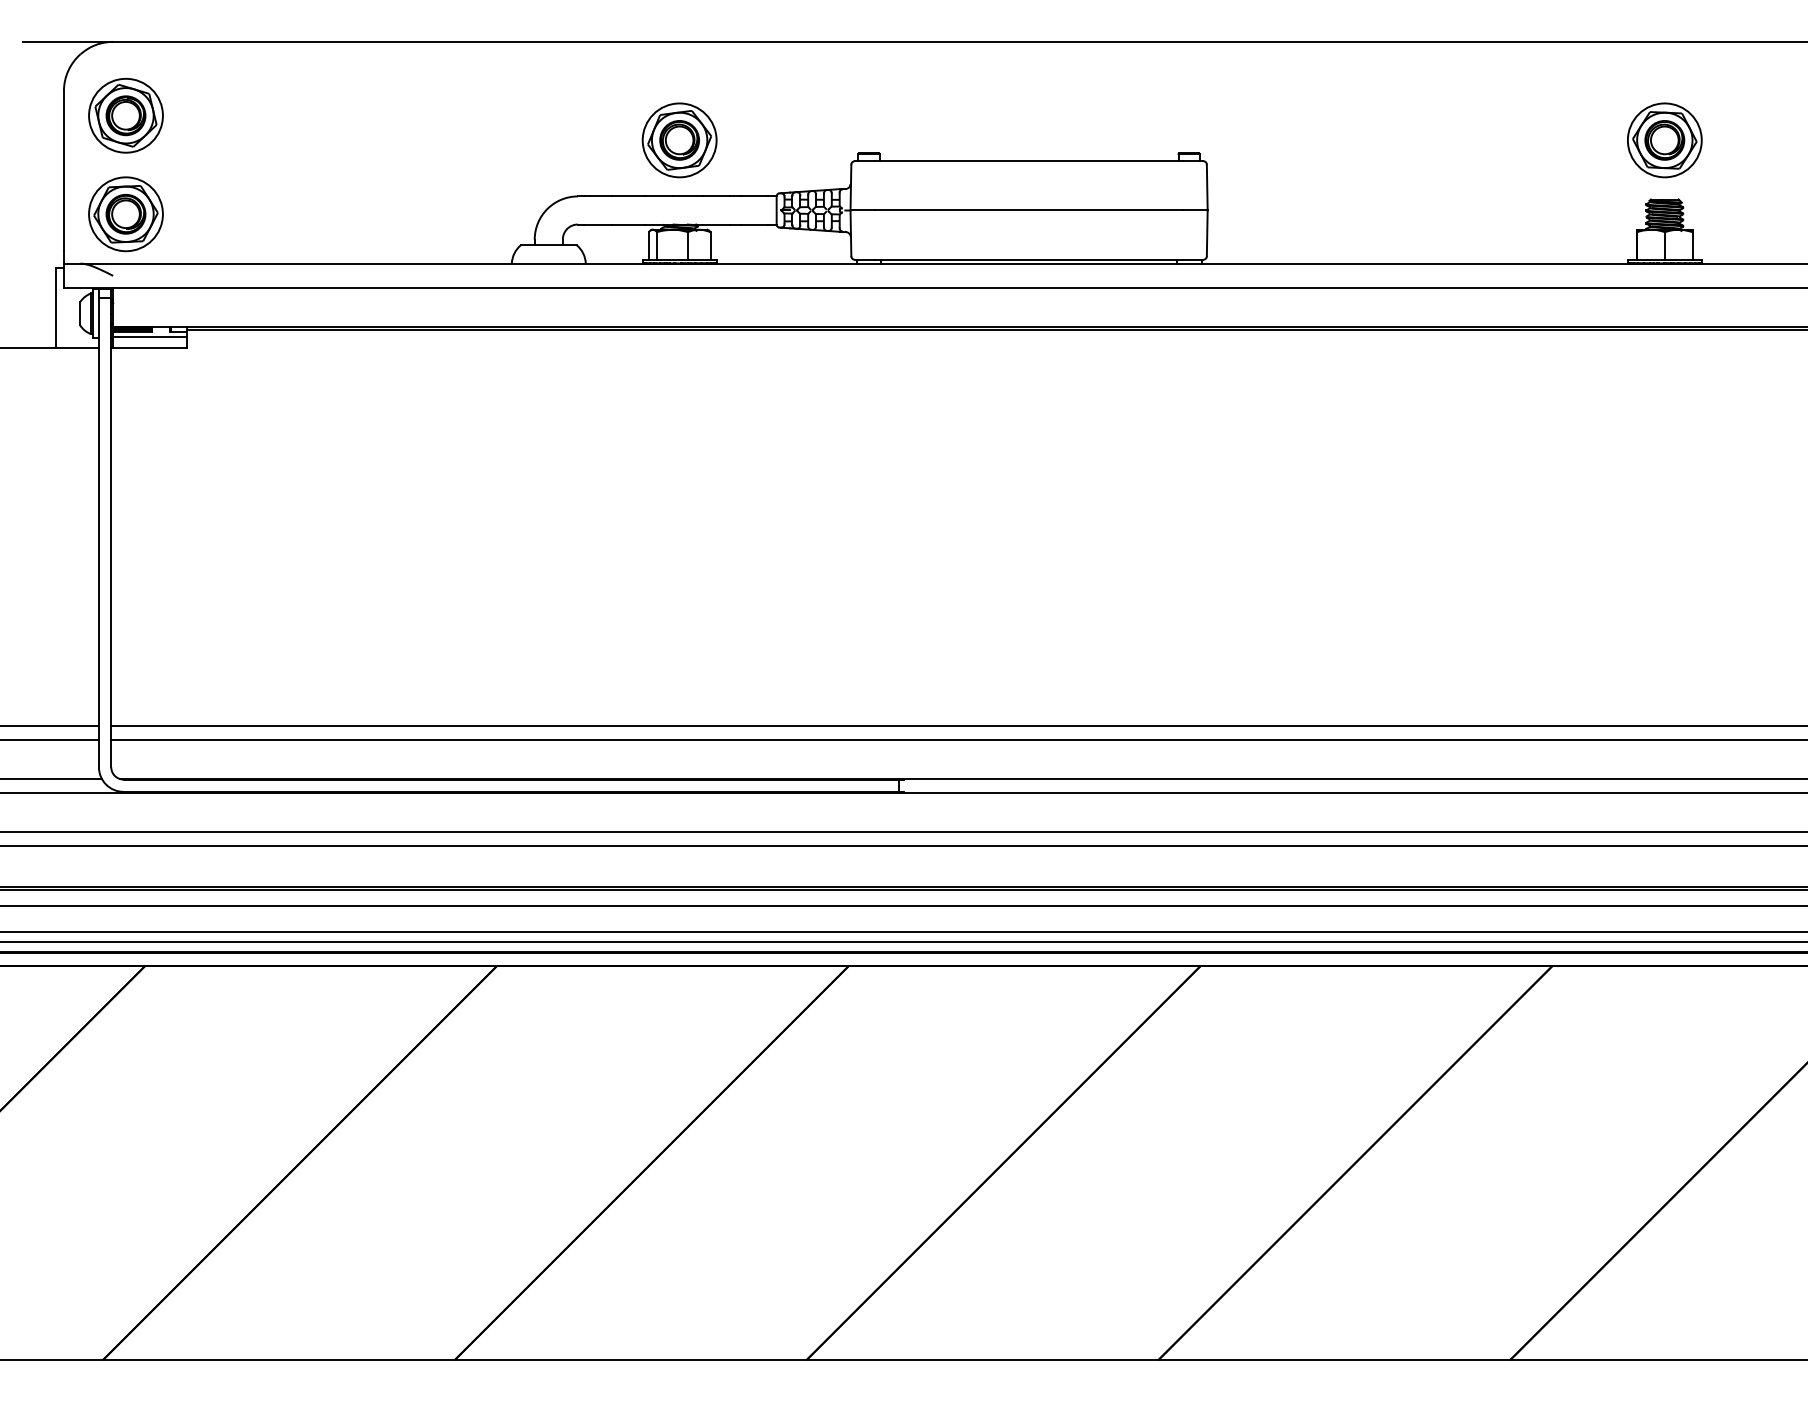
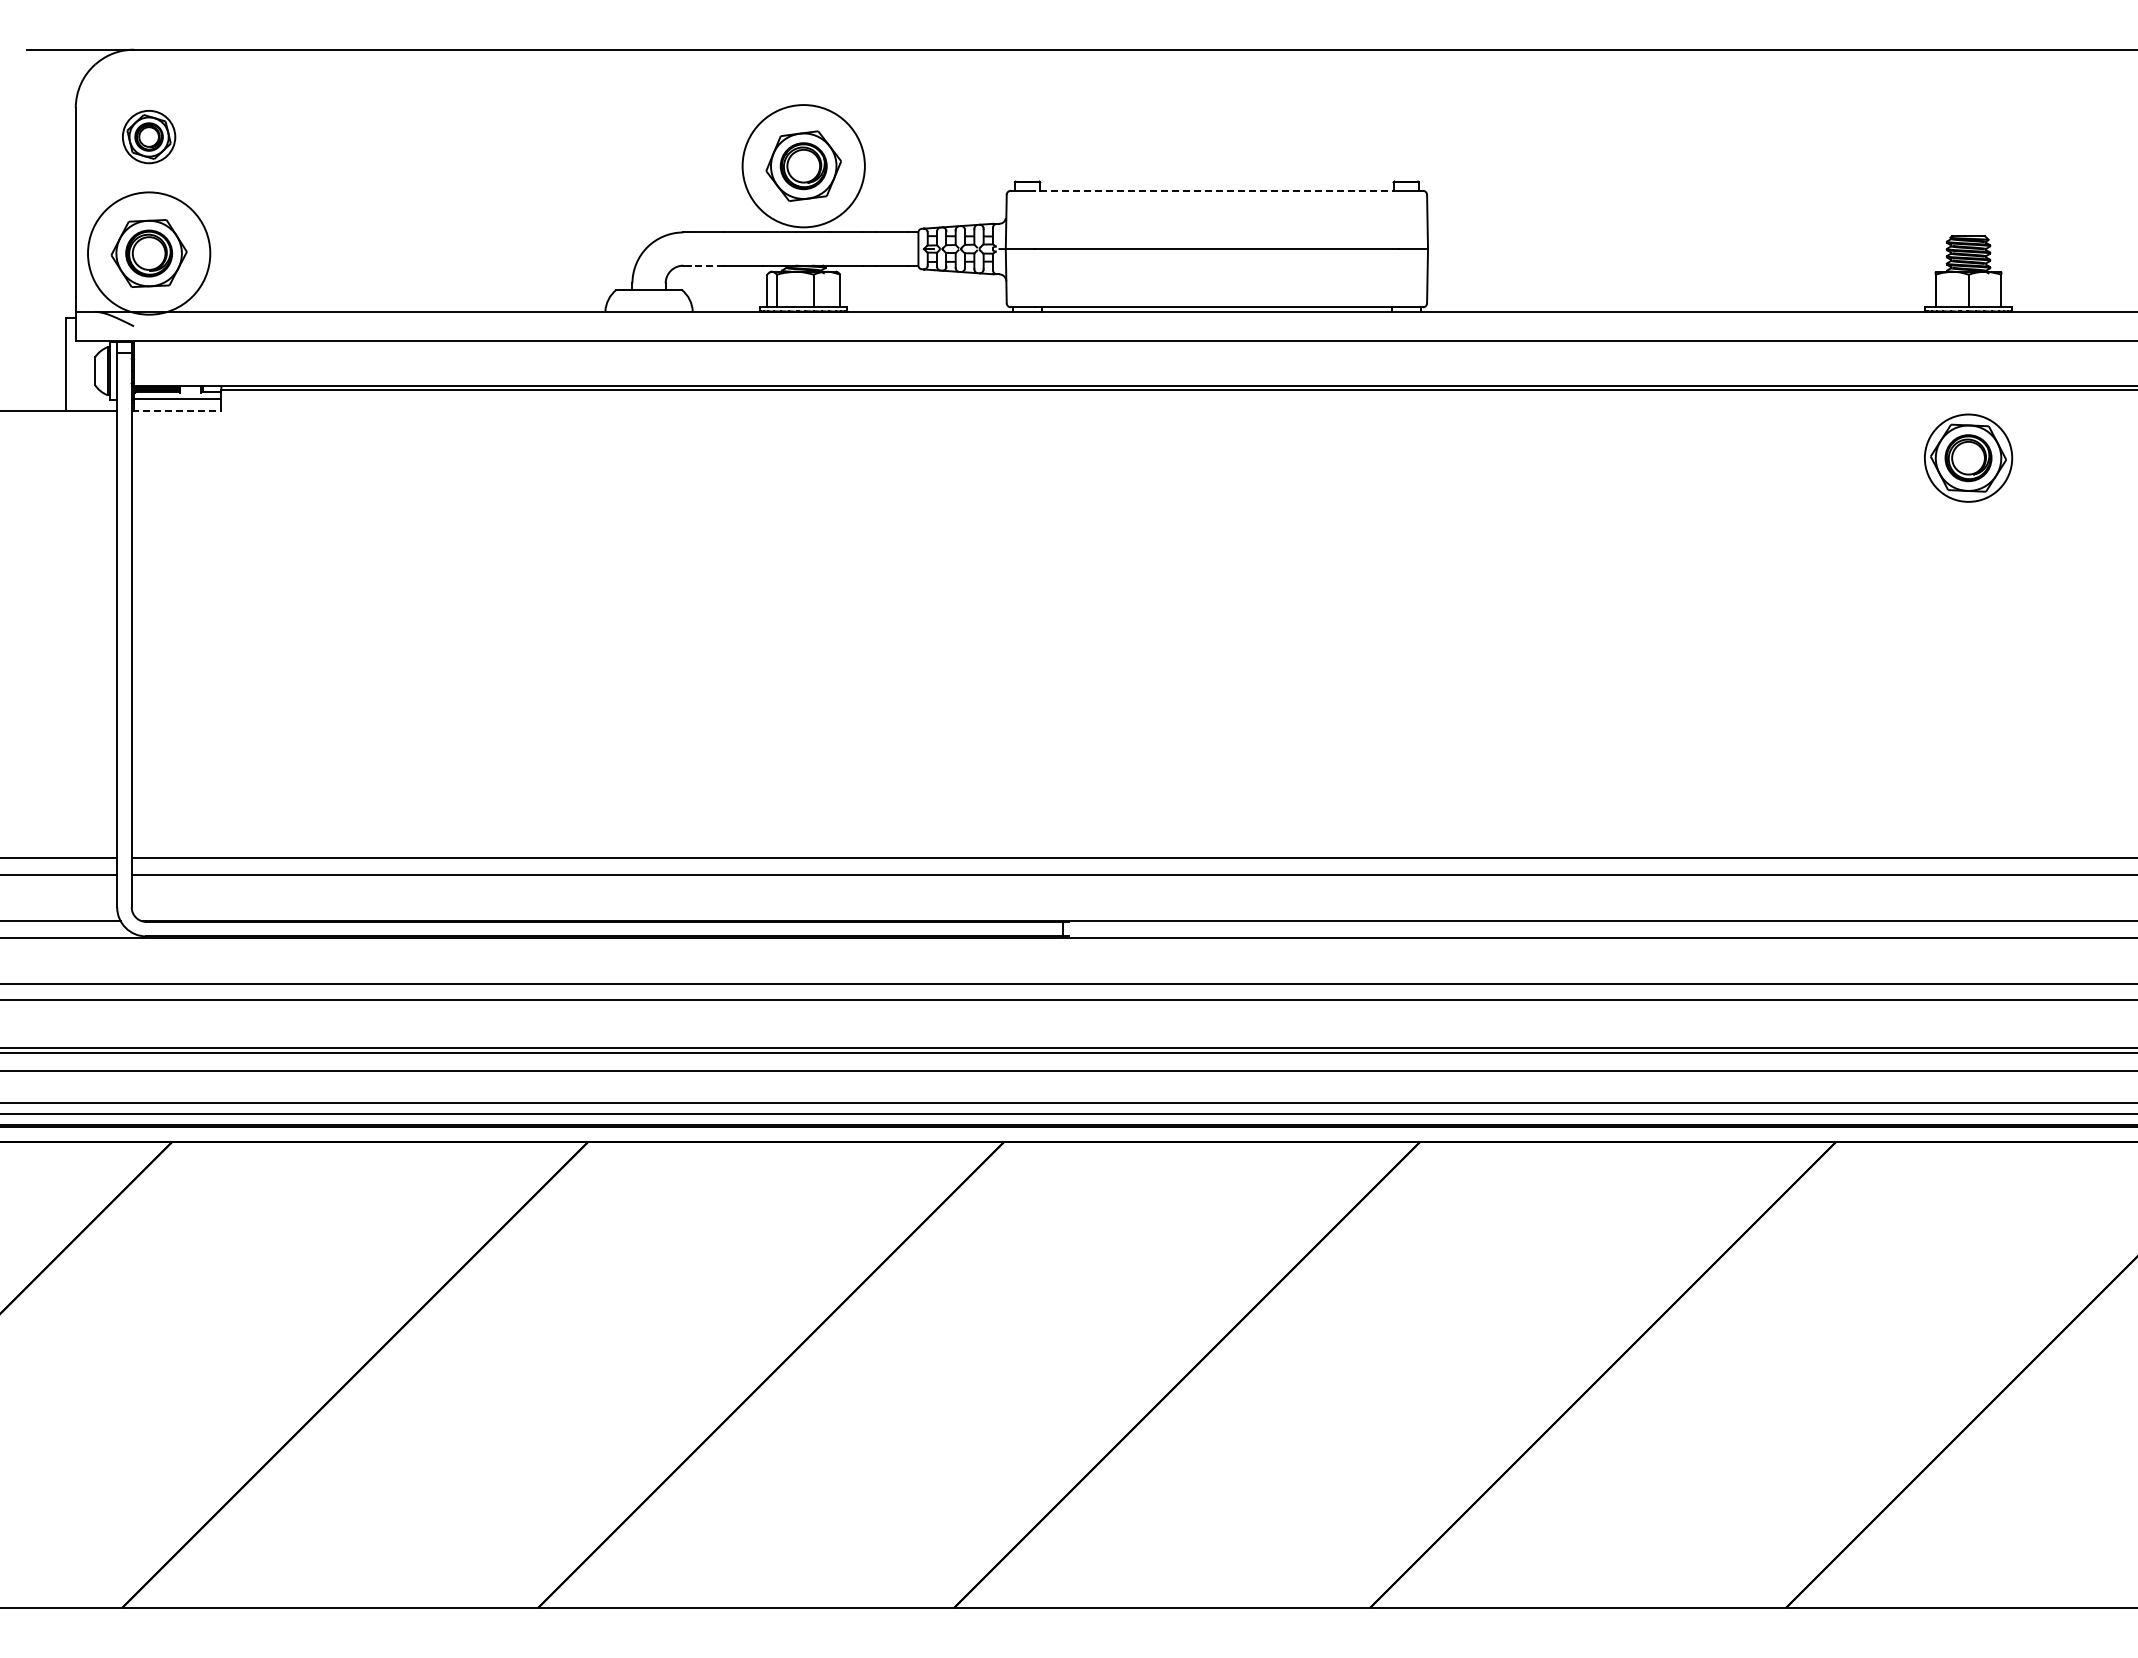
part: (125, 115) -> (148, 136), size x0.6
circle: (679, 139) -> (803, 165), size x1.4
part: (1664, 139) -> (1968, 457), moved
line: (1028, 160) -> (1216, 190), solid -> dashed
circle: (125, 214) -> (148, 253), size x1.4
line: (597, 224) -> (706, 265), solid -> dashed
line: (149, 347) -> (176, 411), solid -> dashed

